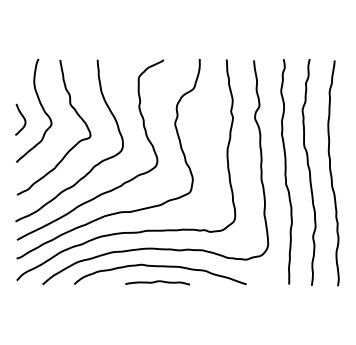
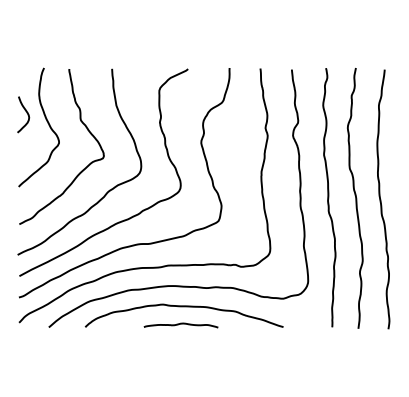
curve: (22, 117) -> (25, 112), moved

